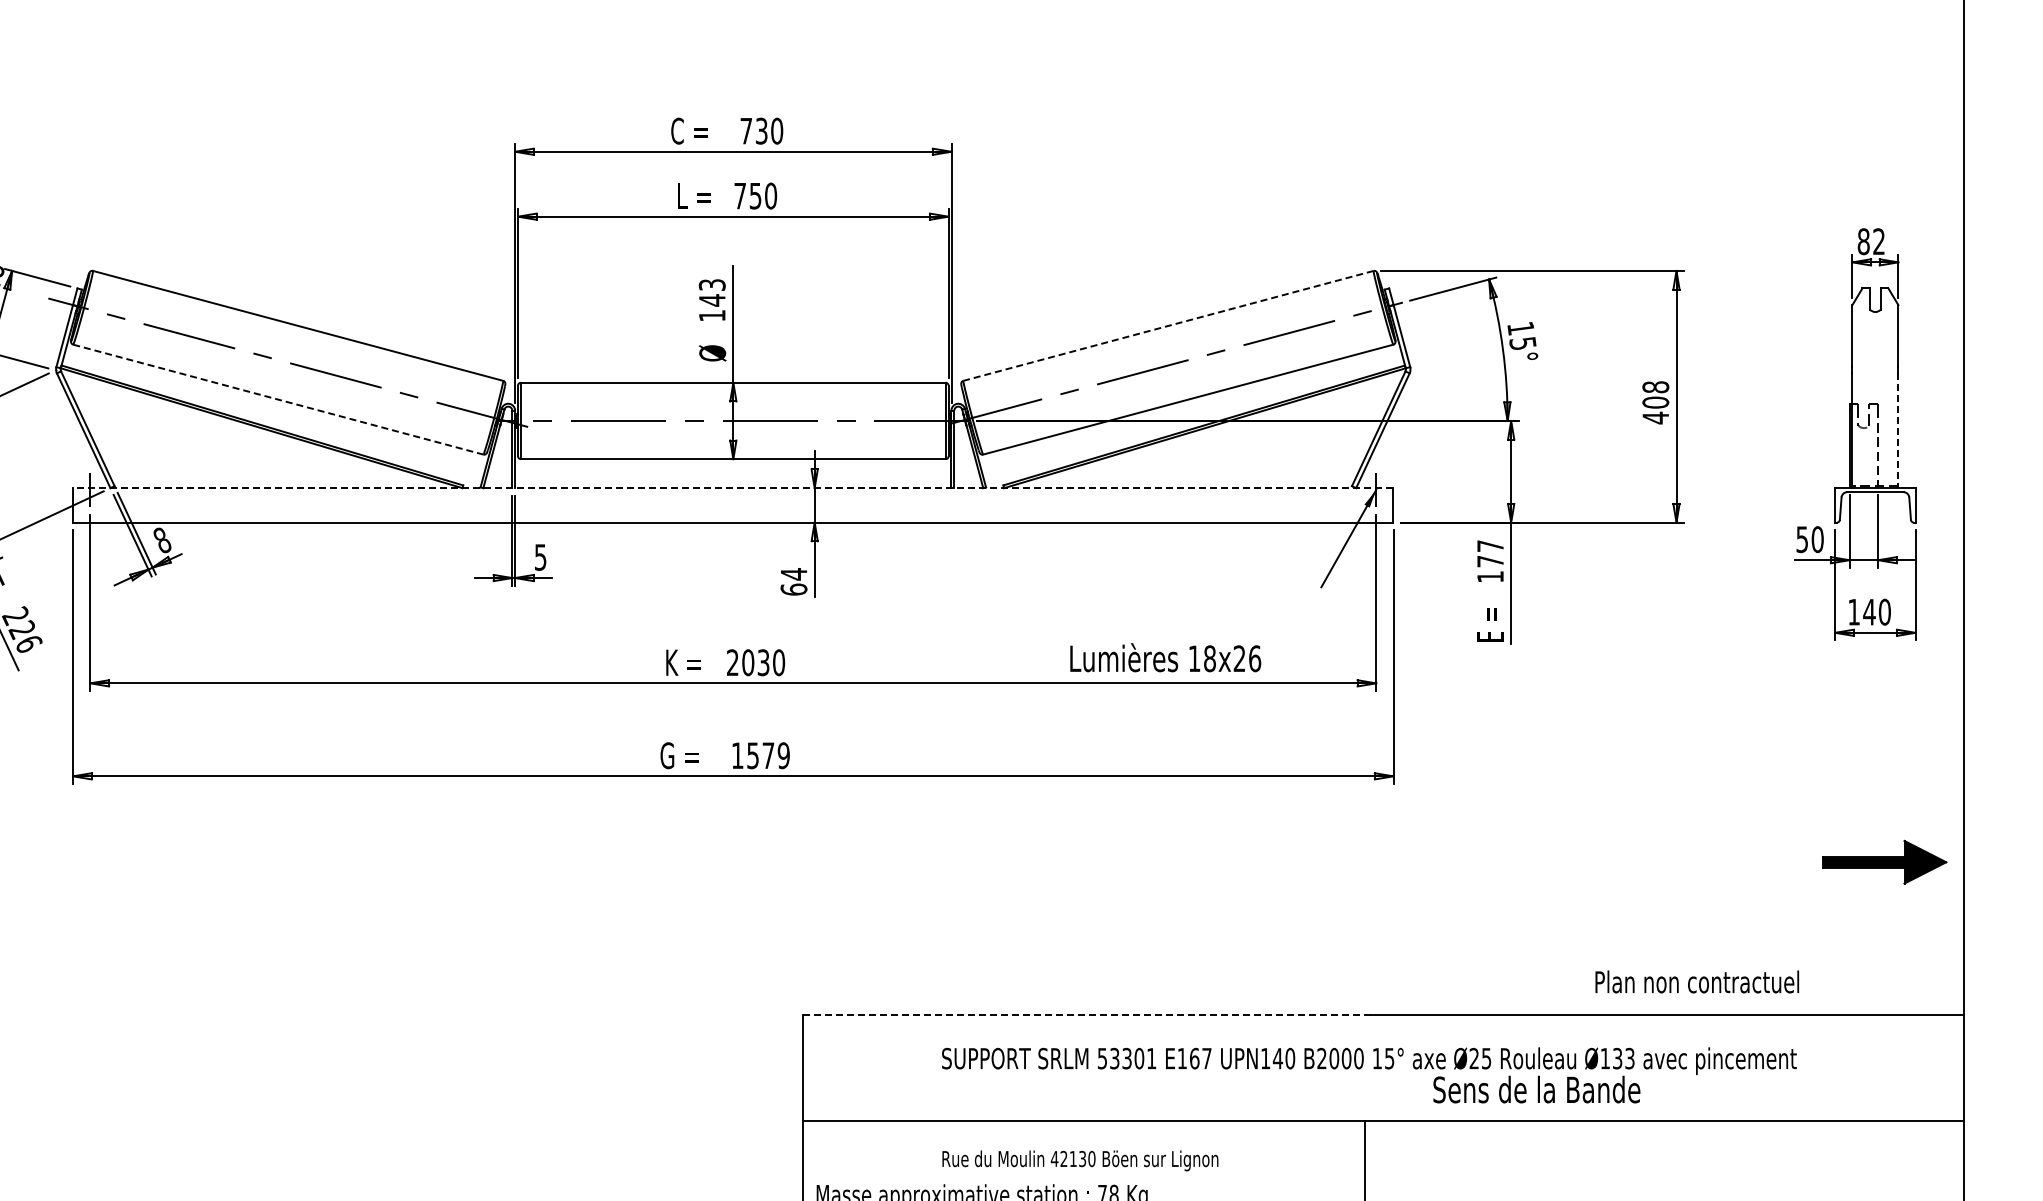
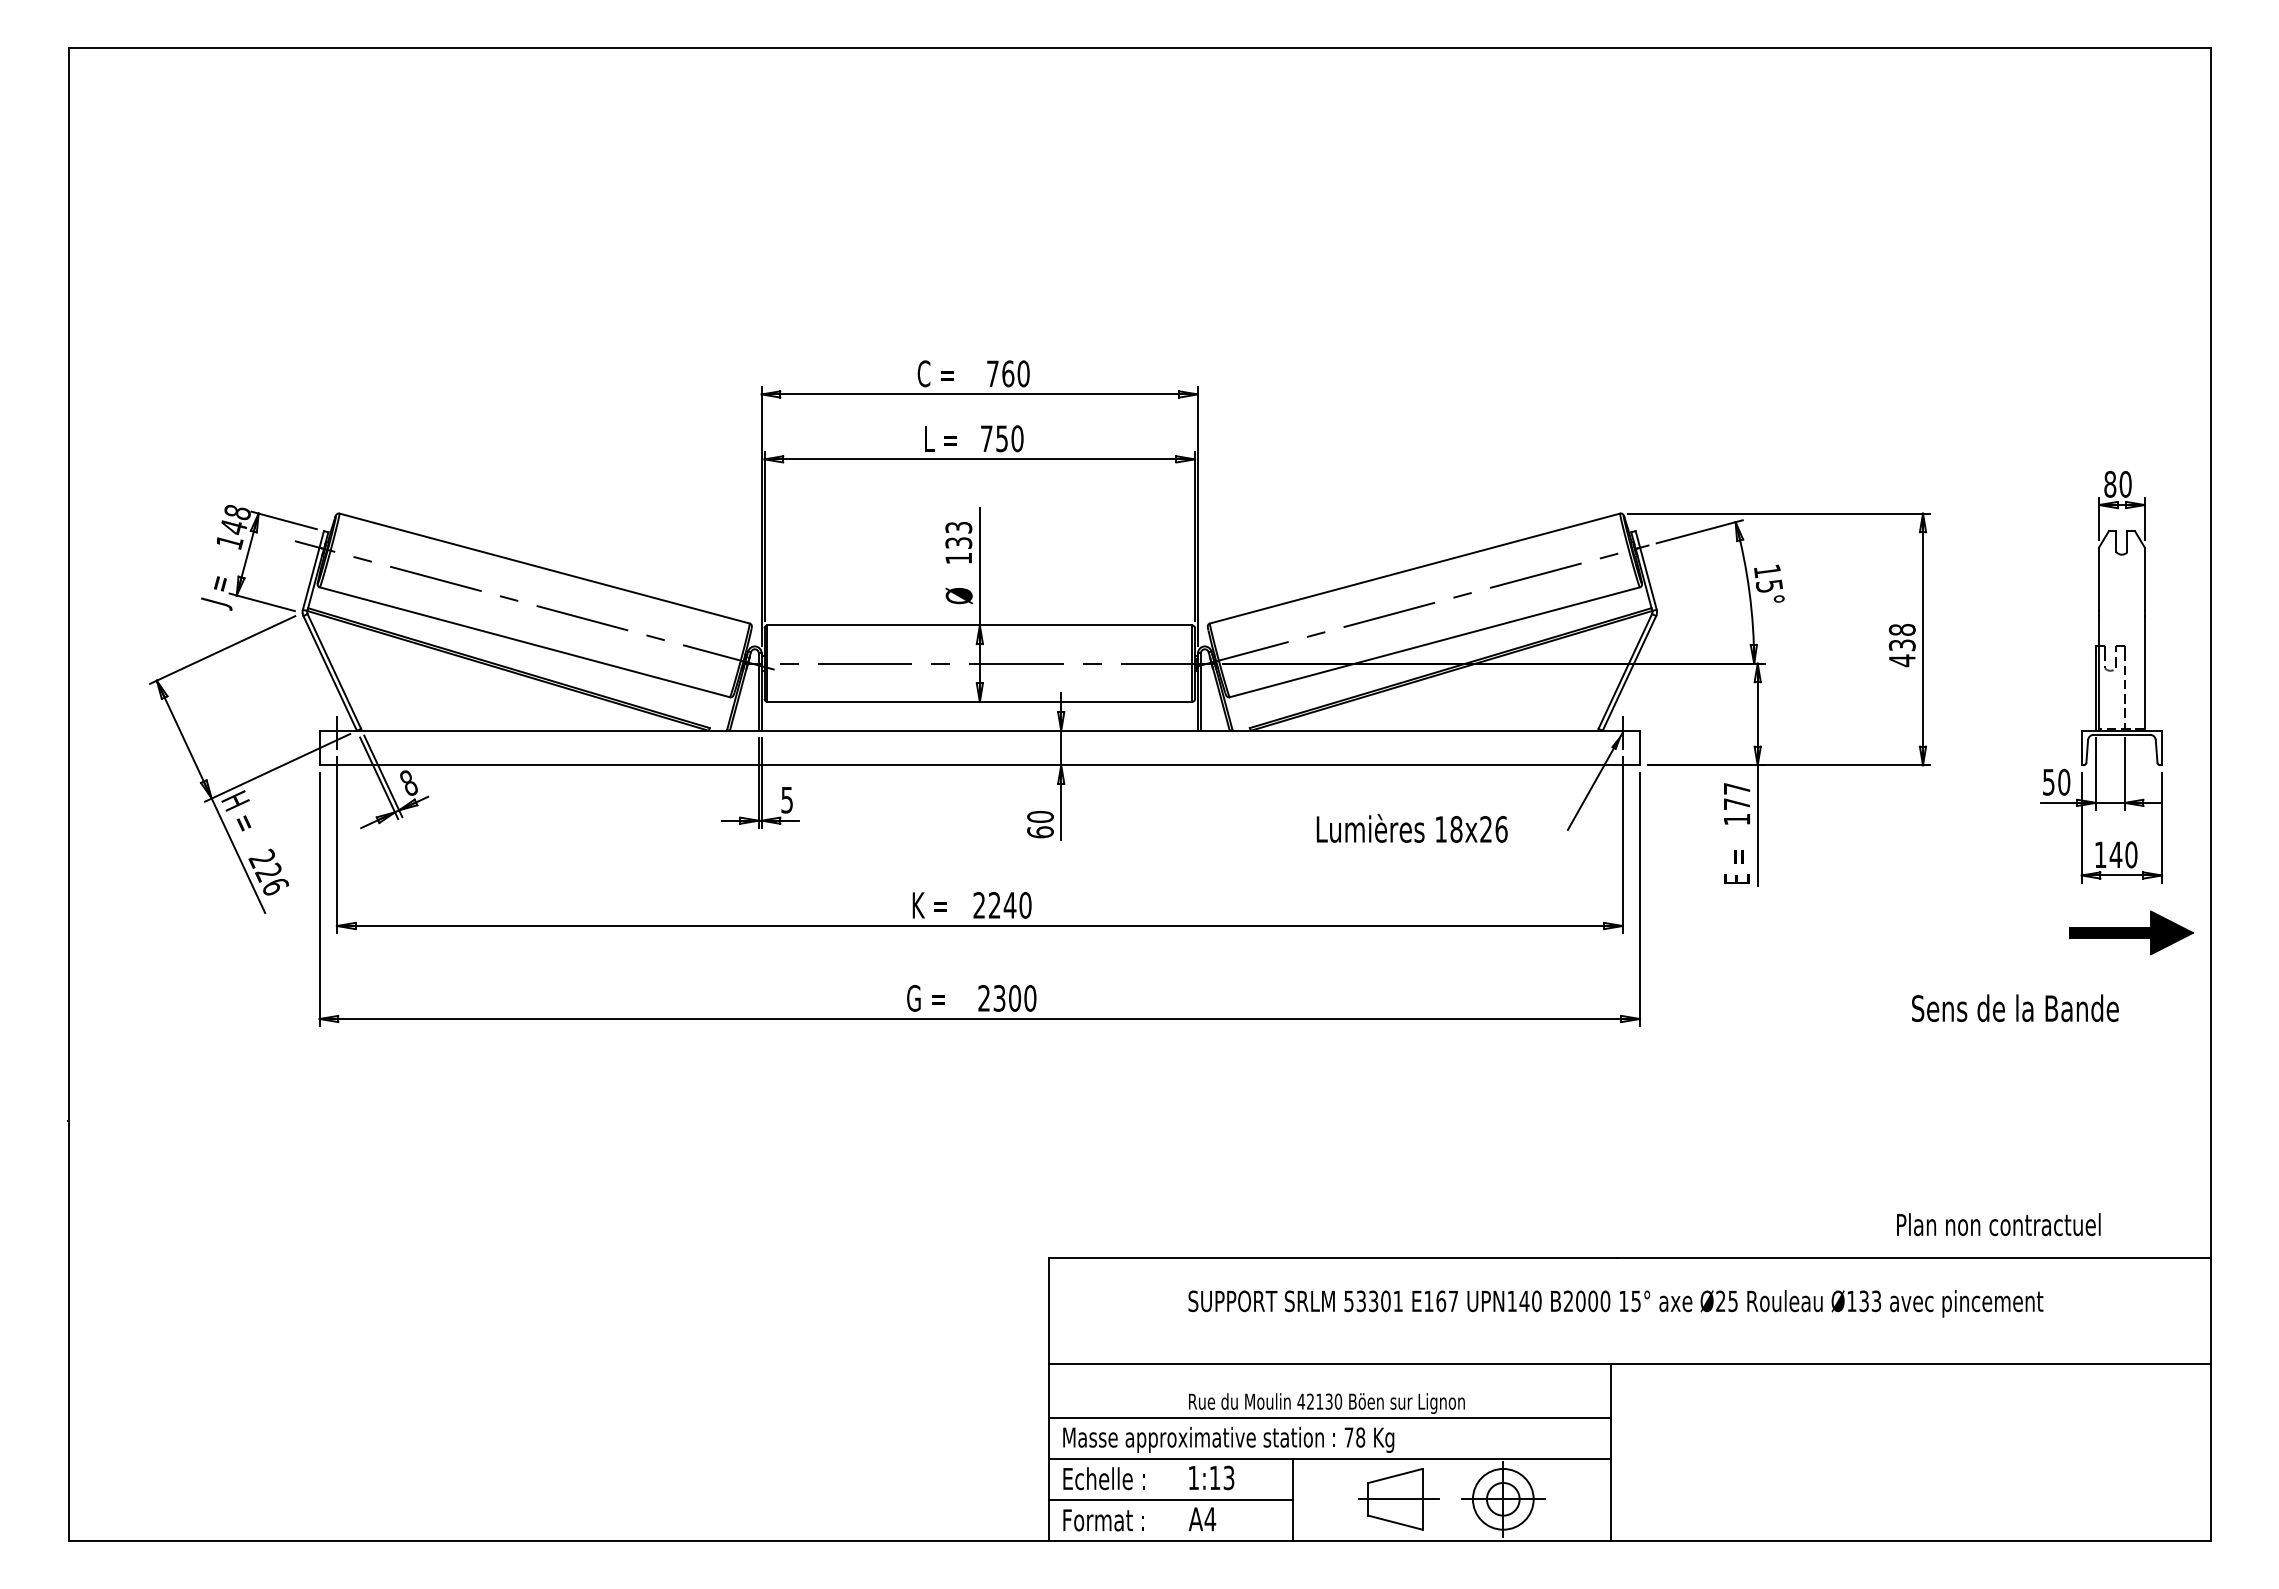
text: (761, 130) -> (1008, 373), 730 -> 760
text: (1878, 240) -> (2125, 483), 82 -> 80
text: (711, 299) -> (958, 542), 143 -> 133
line: (1167, 325) -> (1414, 568), dashed -> solid
line: (278, 399) -> (525, 642), dashed -> solid
text: (1654, 402) -> (1901, 645), 408 -> 438
line: (1897, 430) -> (2144, 673), dashed -> solid
line: (732, 487) -> (979, 730), dashed -> solid
text: (793, 573) -> (1040, 816), 64 -> 60
text: (1164, 656) -> (1411, 827), moved
text: (755, 662) -> (1002, 905), 2030 -> 2240
text: (760, 754) -> (1007, 997), 1579 -> 2300
part: (1884, 861) -> (2131, 932), moved
text: (1696, 981) -> (1998, 1224), moved
line: (1086, 1014) -> (1333, 1257), dashed -> solid
text: (1536, 1089) -> (2015, 1008), moved
line: (1083, 1175) -> (1330, 1418), added

